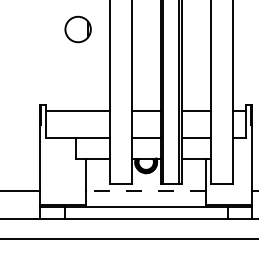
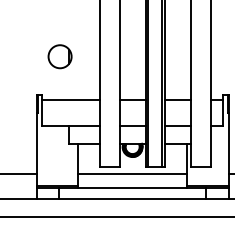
part: (77, 29) -> (59, 56), moved
line: (145, 191) -> (132, 173), dashed -> solid

